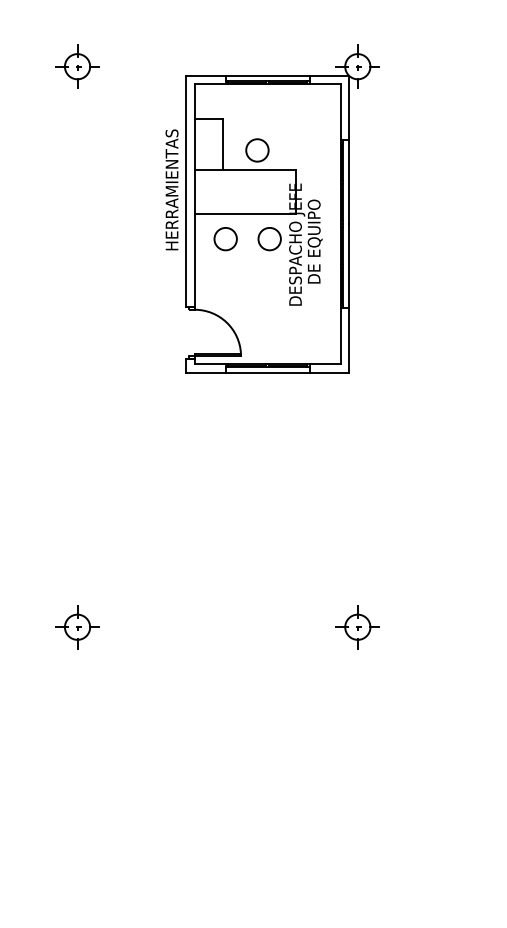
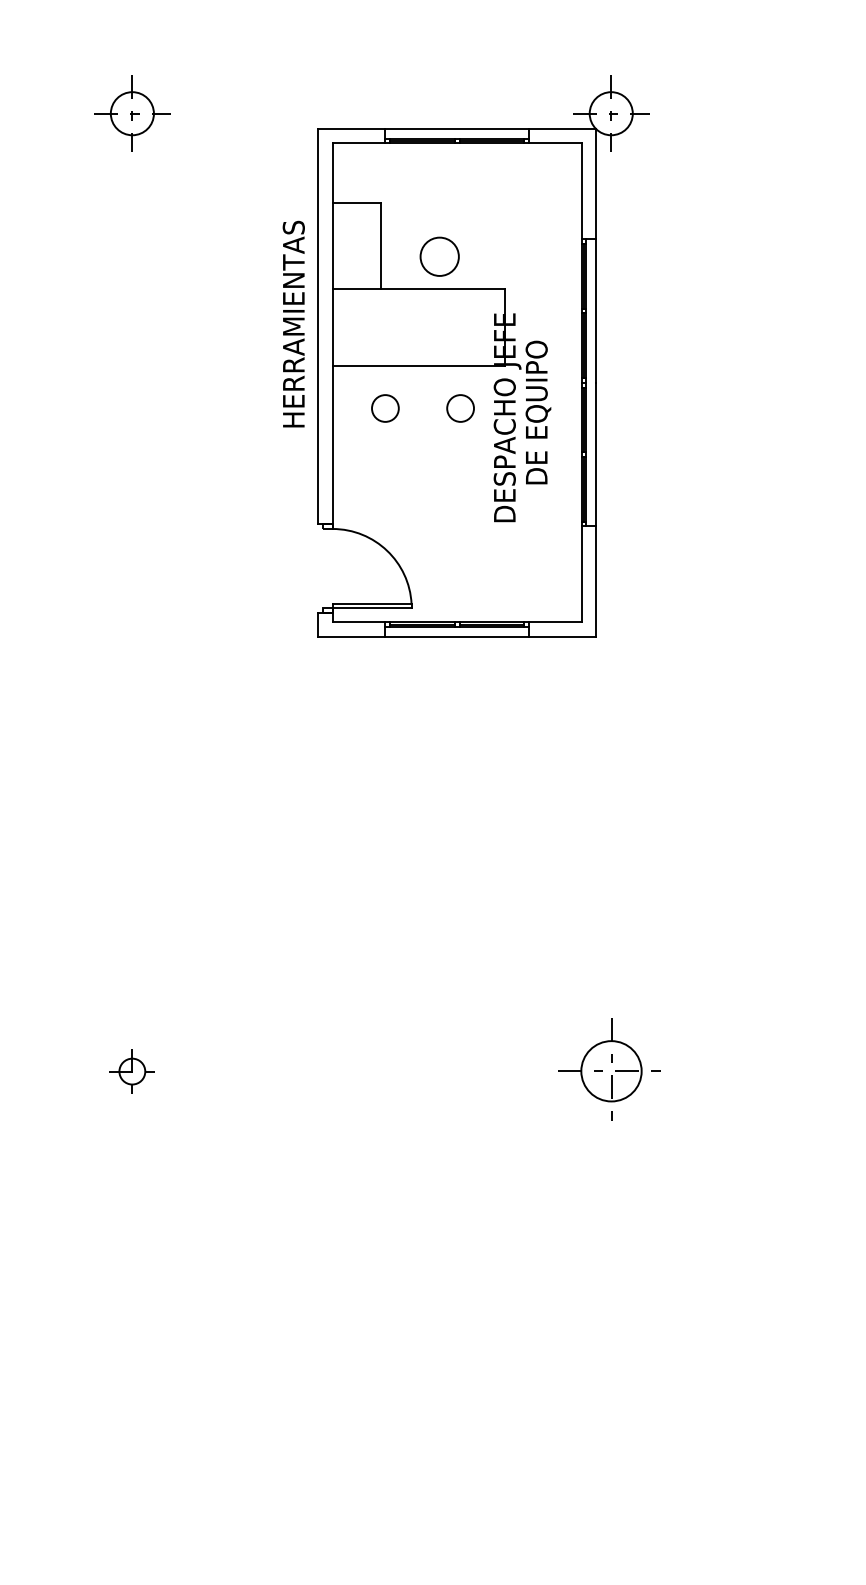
circle: (225, 239) -> (385, 408), size x0.7
circle: (269, 239) -> (460, 408), size x0.7
part: (77, 627) -> (132, 1071), size x0.6
part: (357, 627) -> (610, 1071), size x1.4

